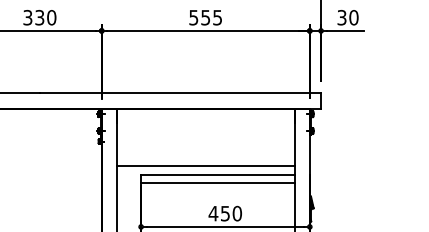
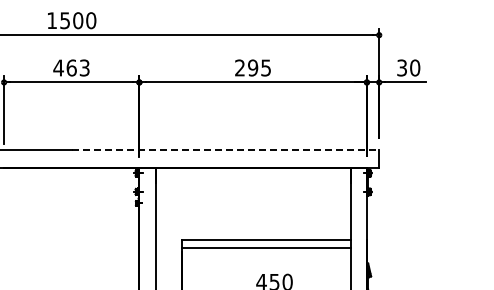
text: (39, 17) -> (71, 67), 330 -> 463
text: (199, 17) -> (246, 67), 555 -> 295
line: (180, 92) -> (225, 149), solid -> dashed
line: (205, 165) -> (252, 229), removed

